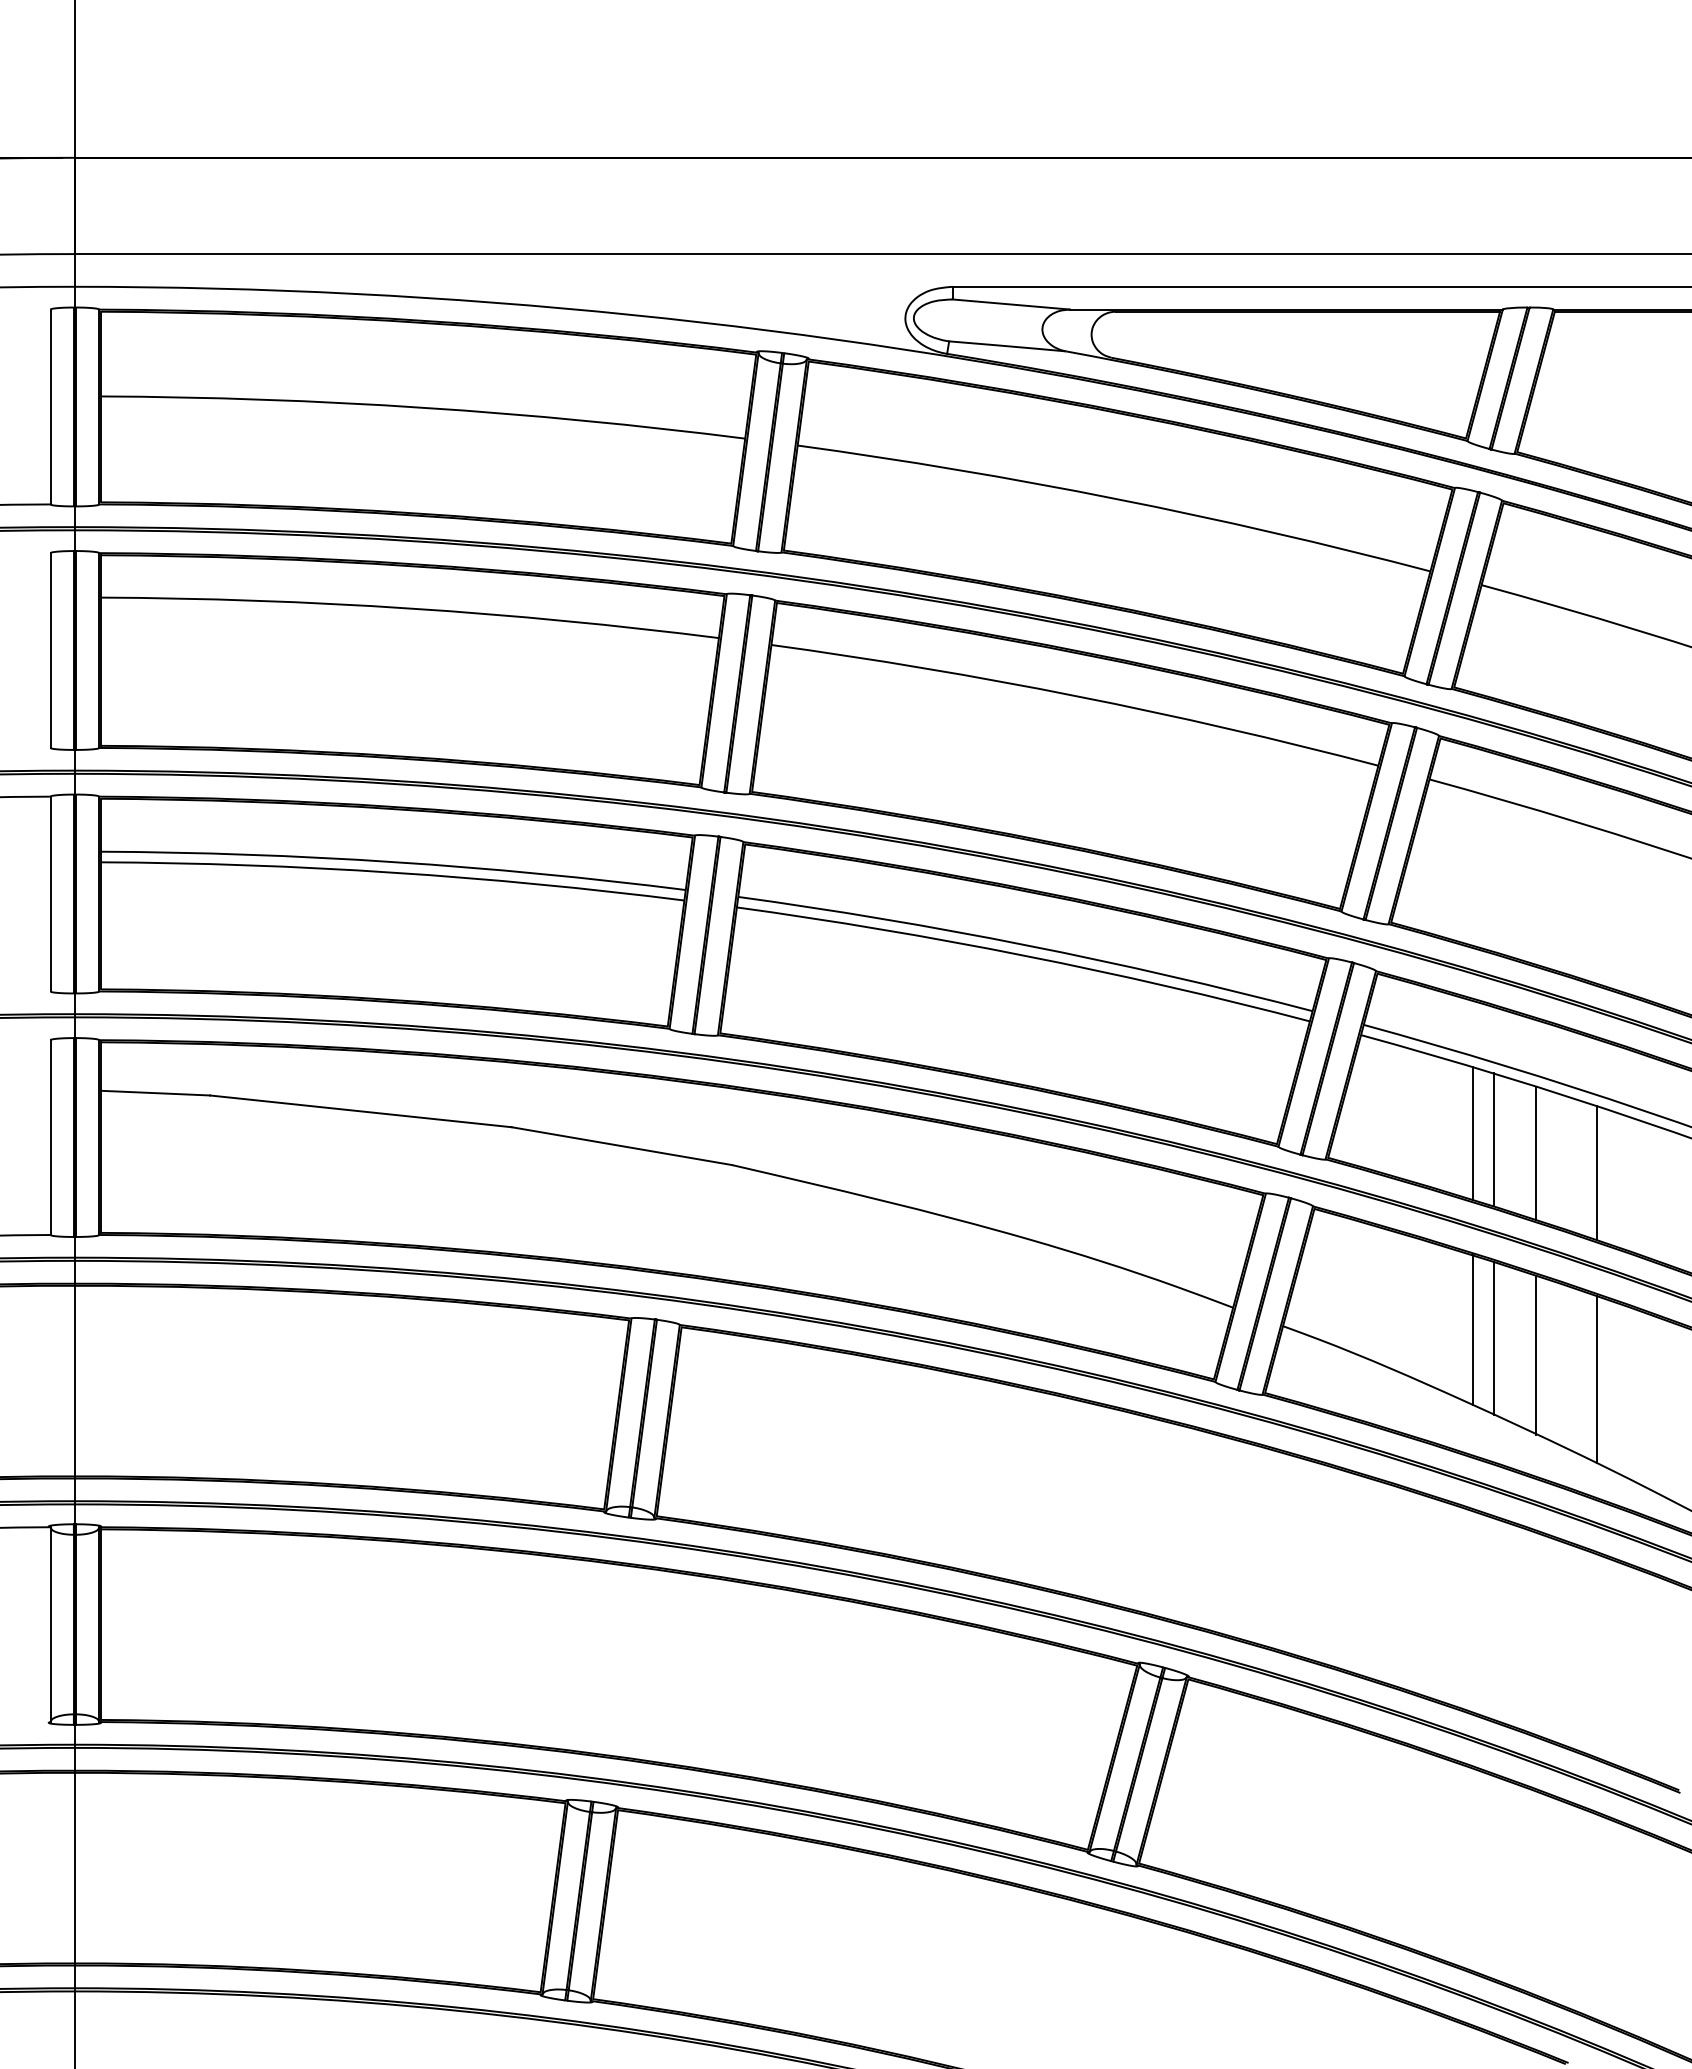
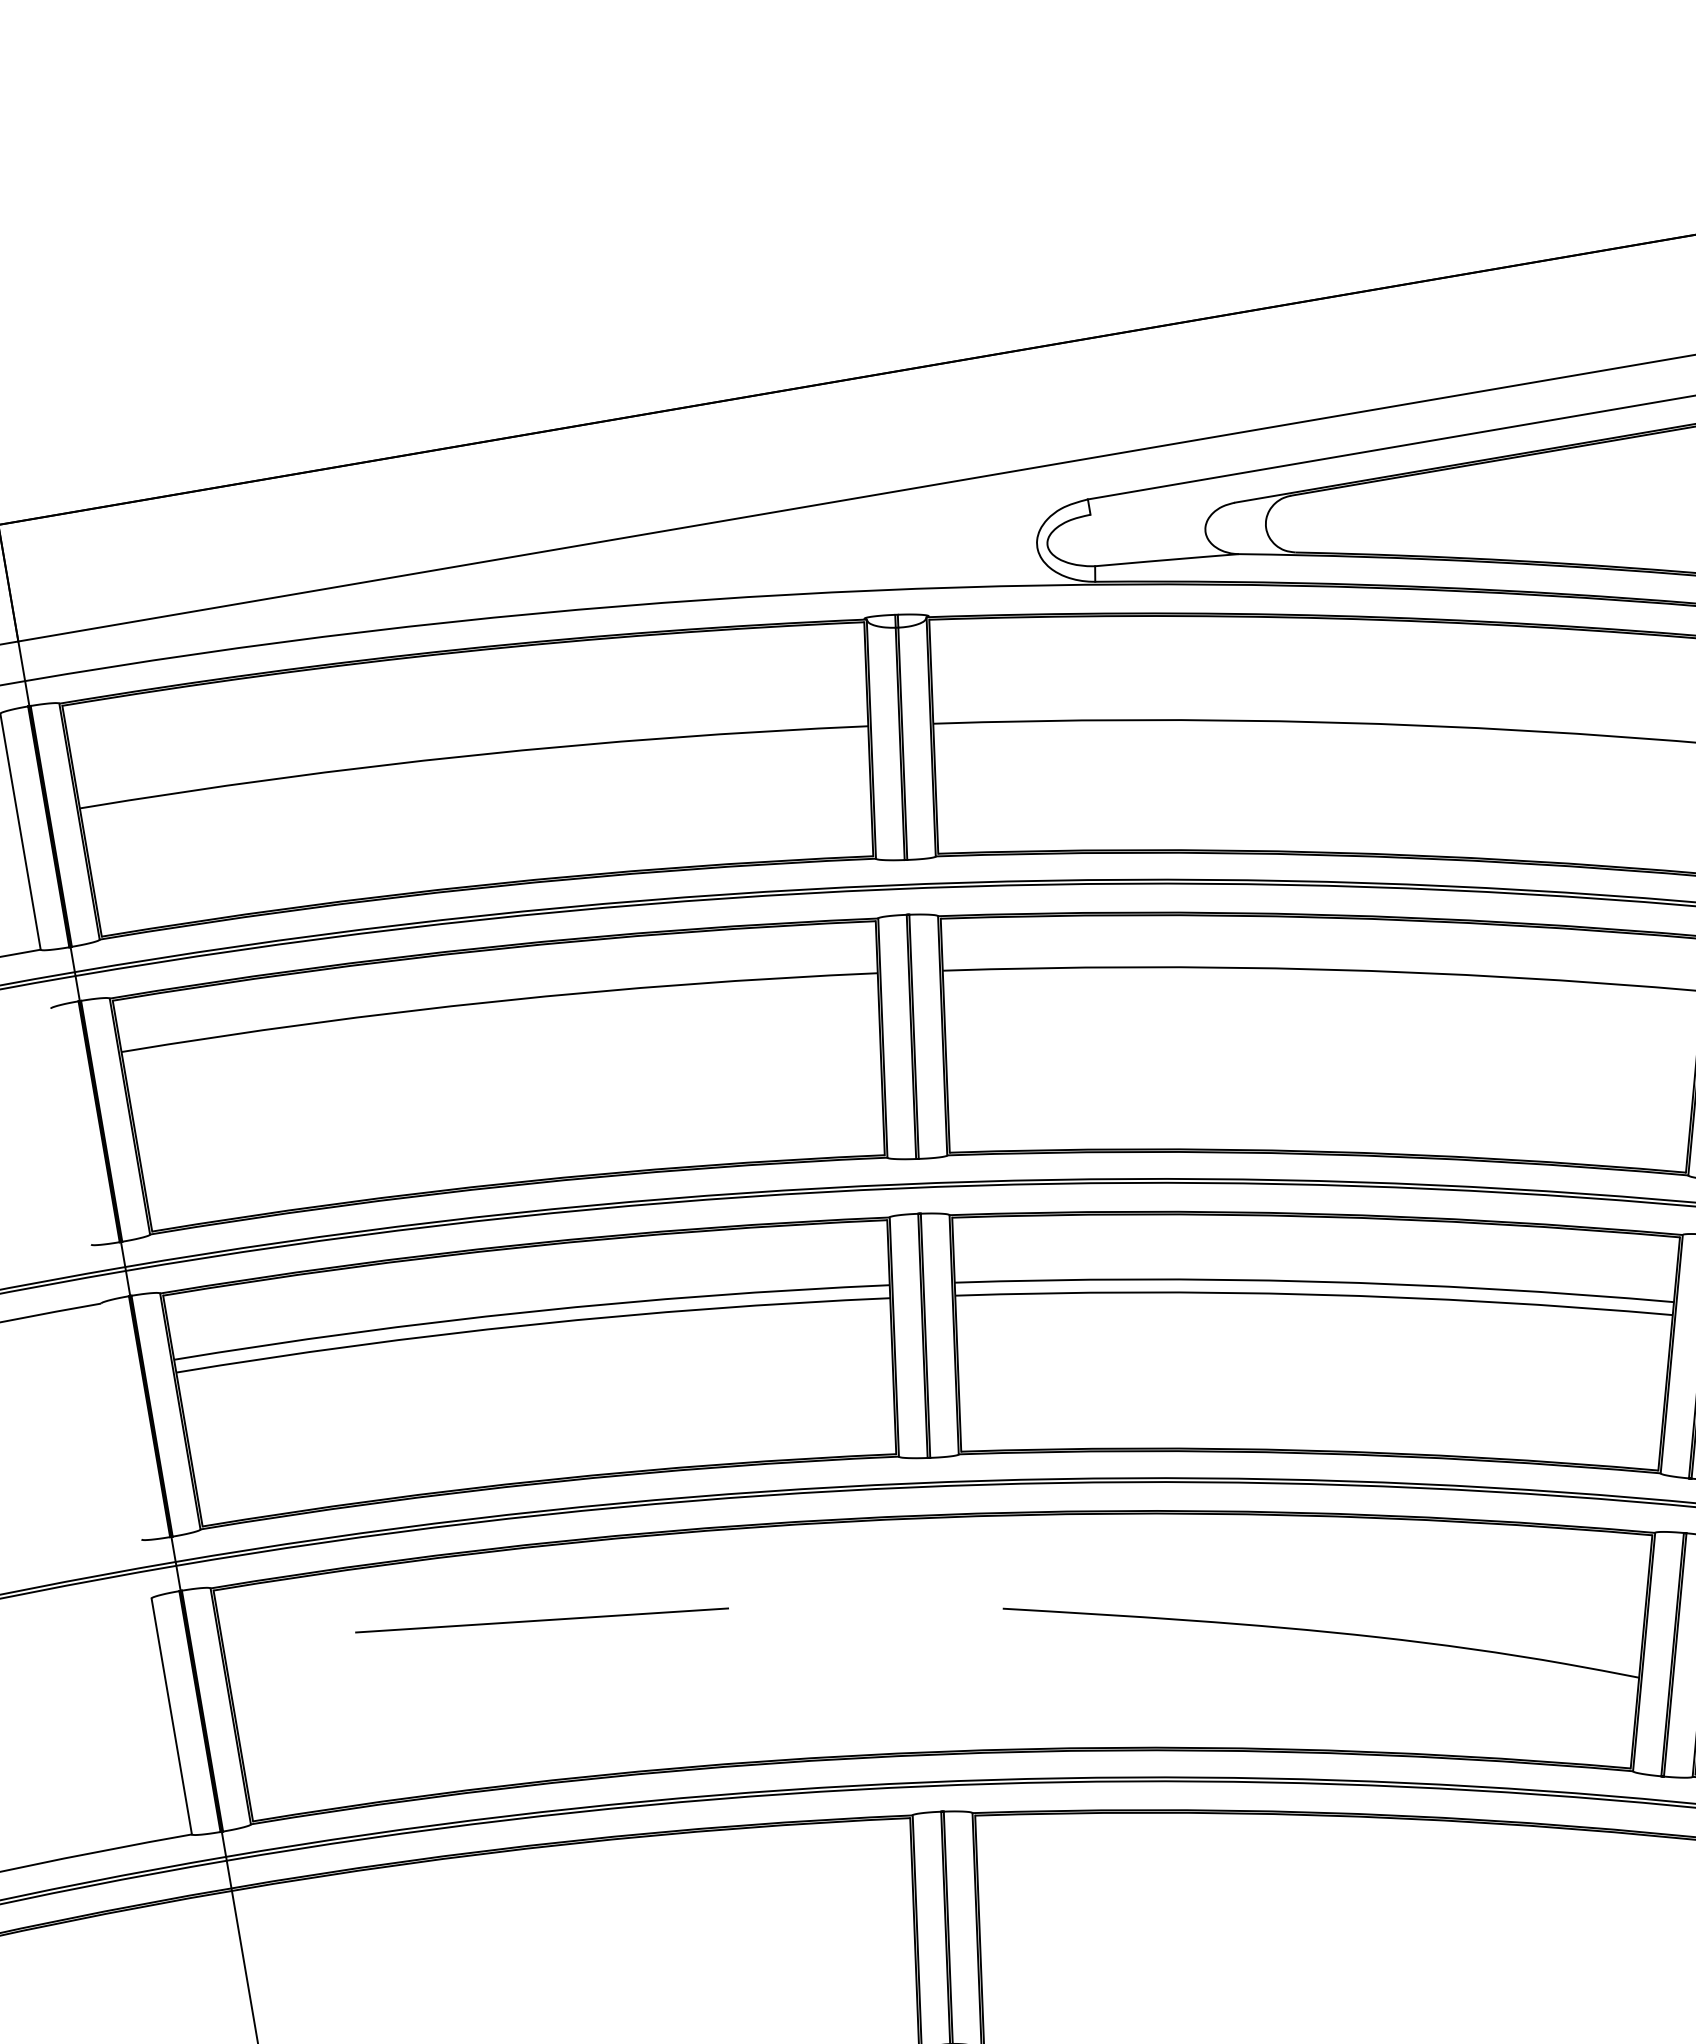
line: (1011, 304) -> (1162, 508), removed
line: (50, 650) -> (70, 1126), removed
line: (50, 893) -> (121, 1420), removed
line: (155, 1092) -> (289, 1640), removed
line: (621, 1146) -> (864, 1609), removed

